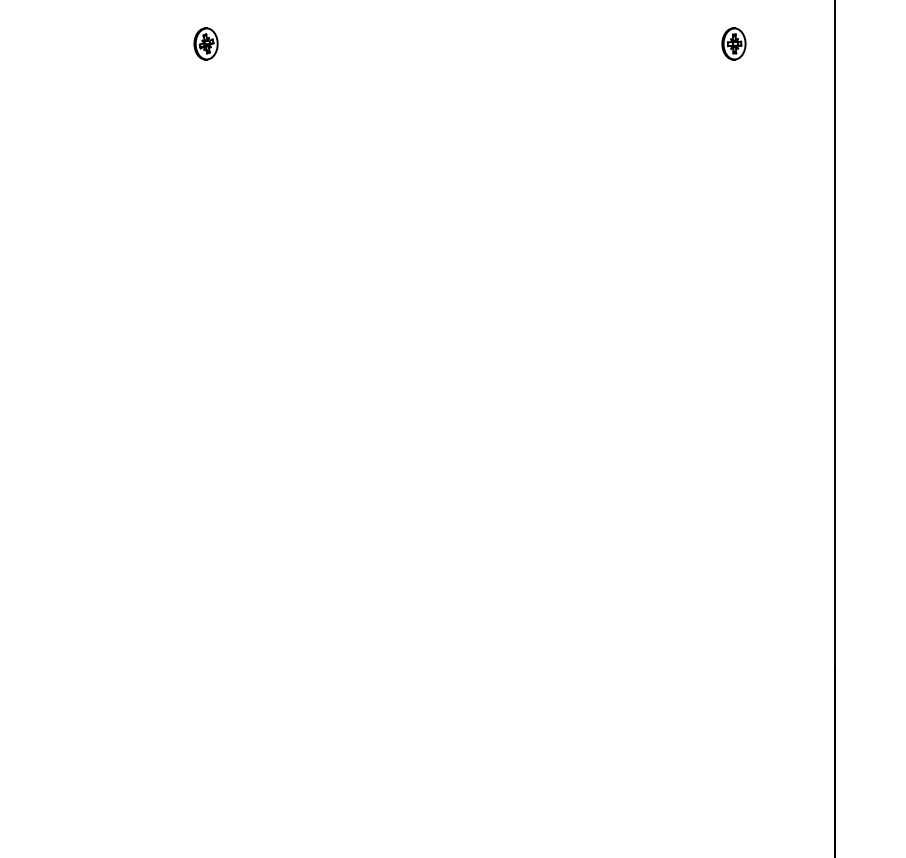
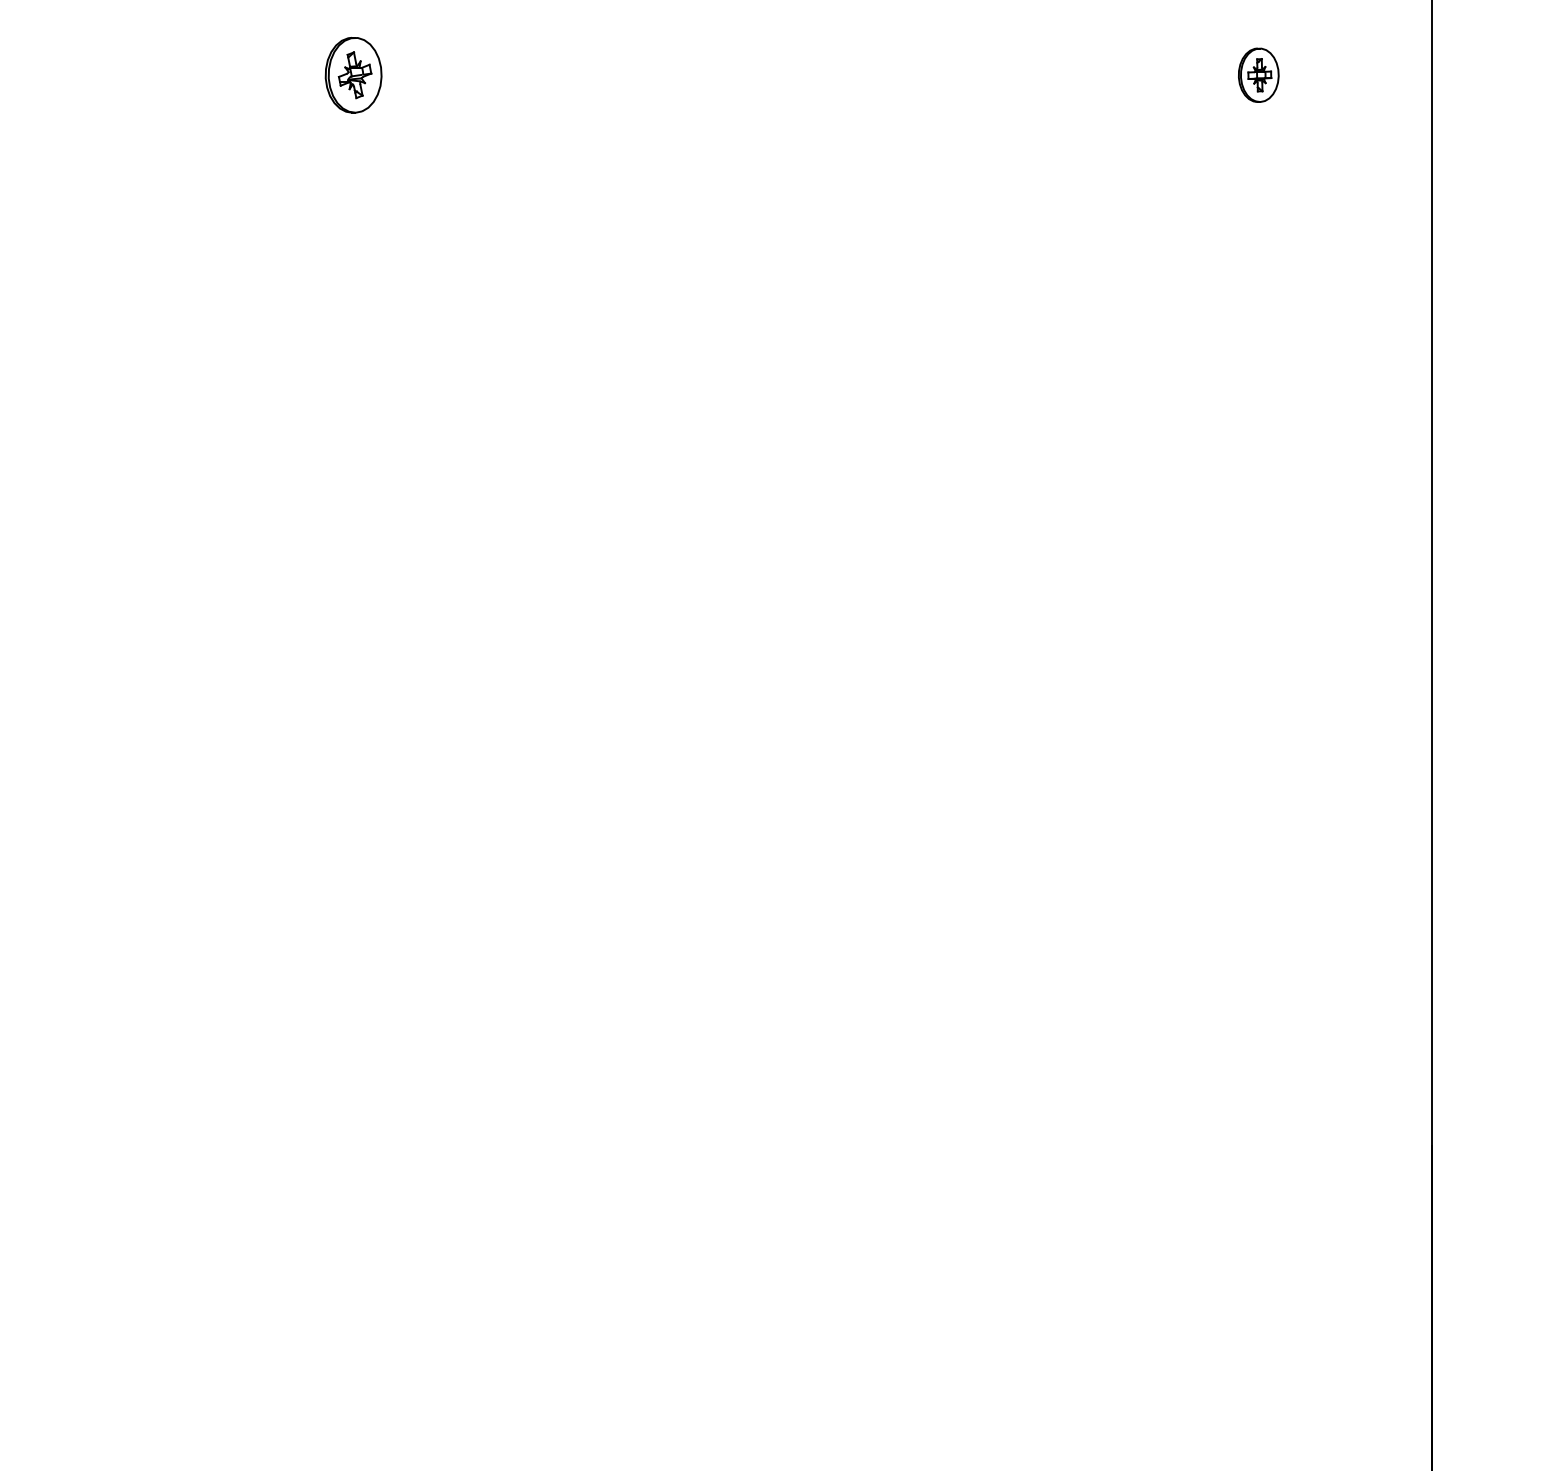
part: (205, 43) -> (352, 74), size x1.4

